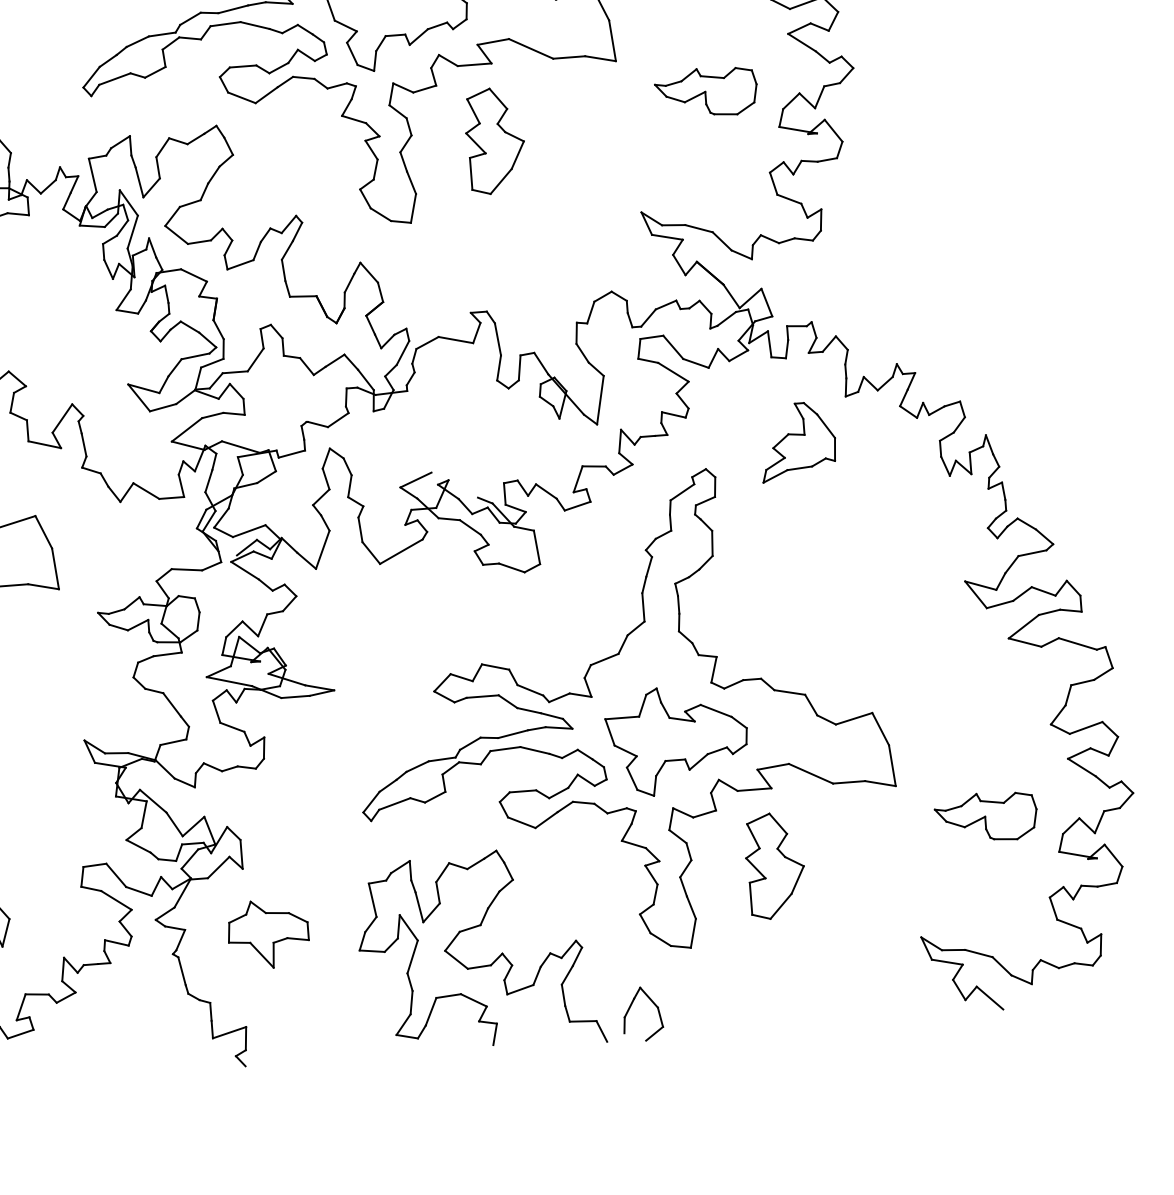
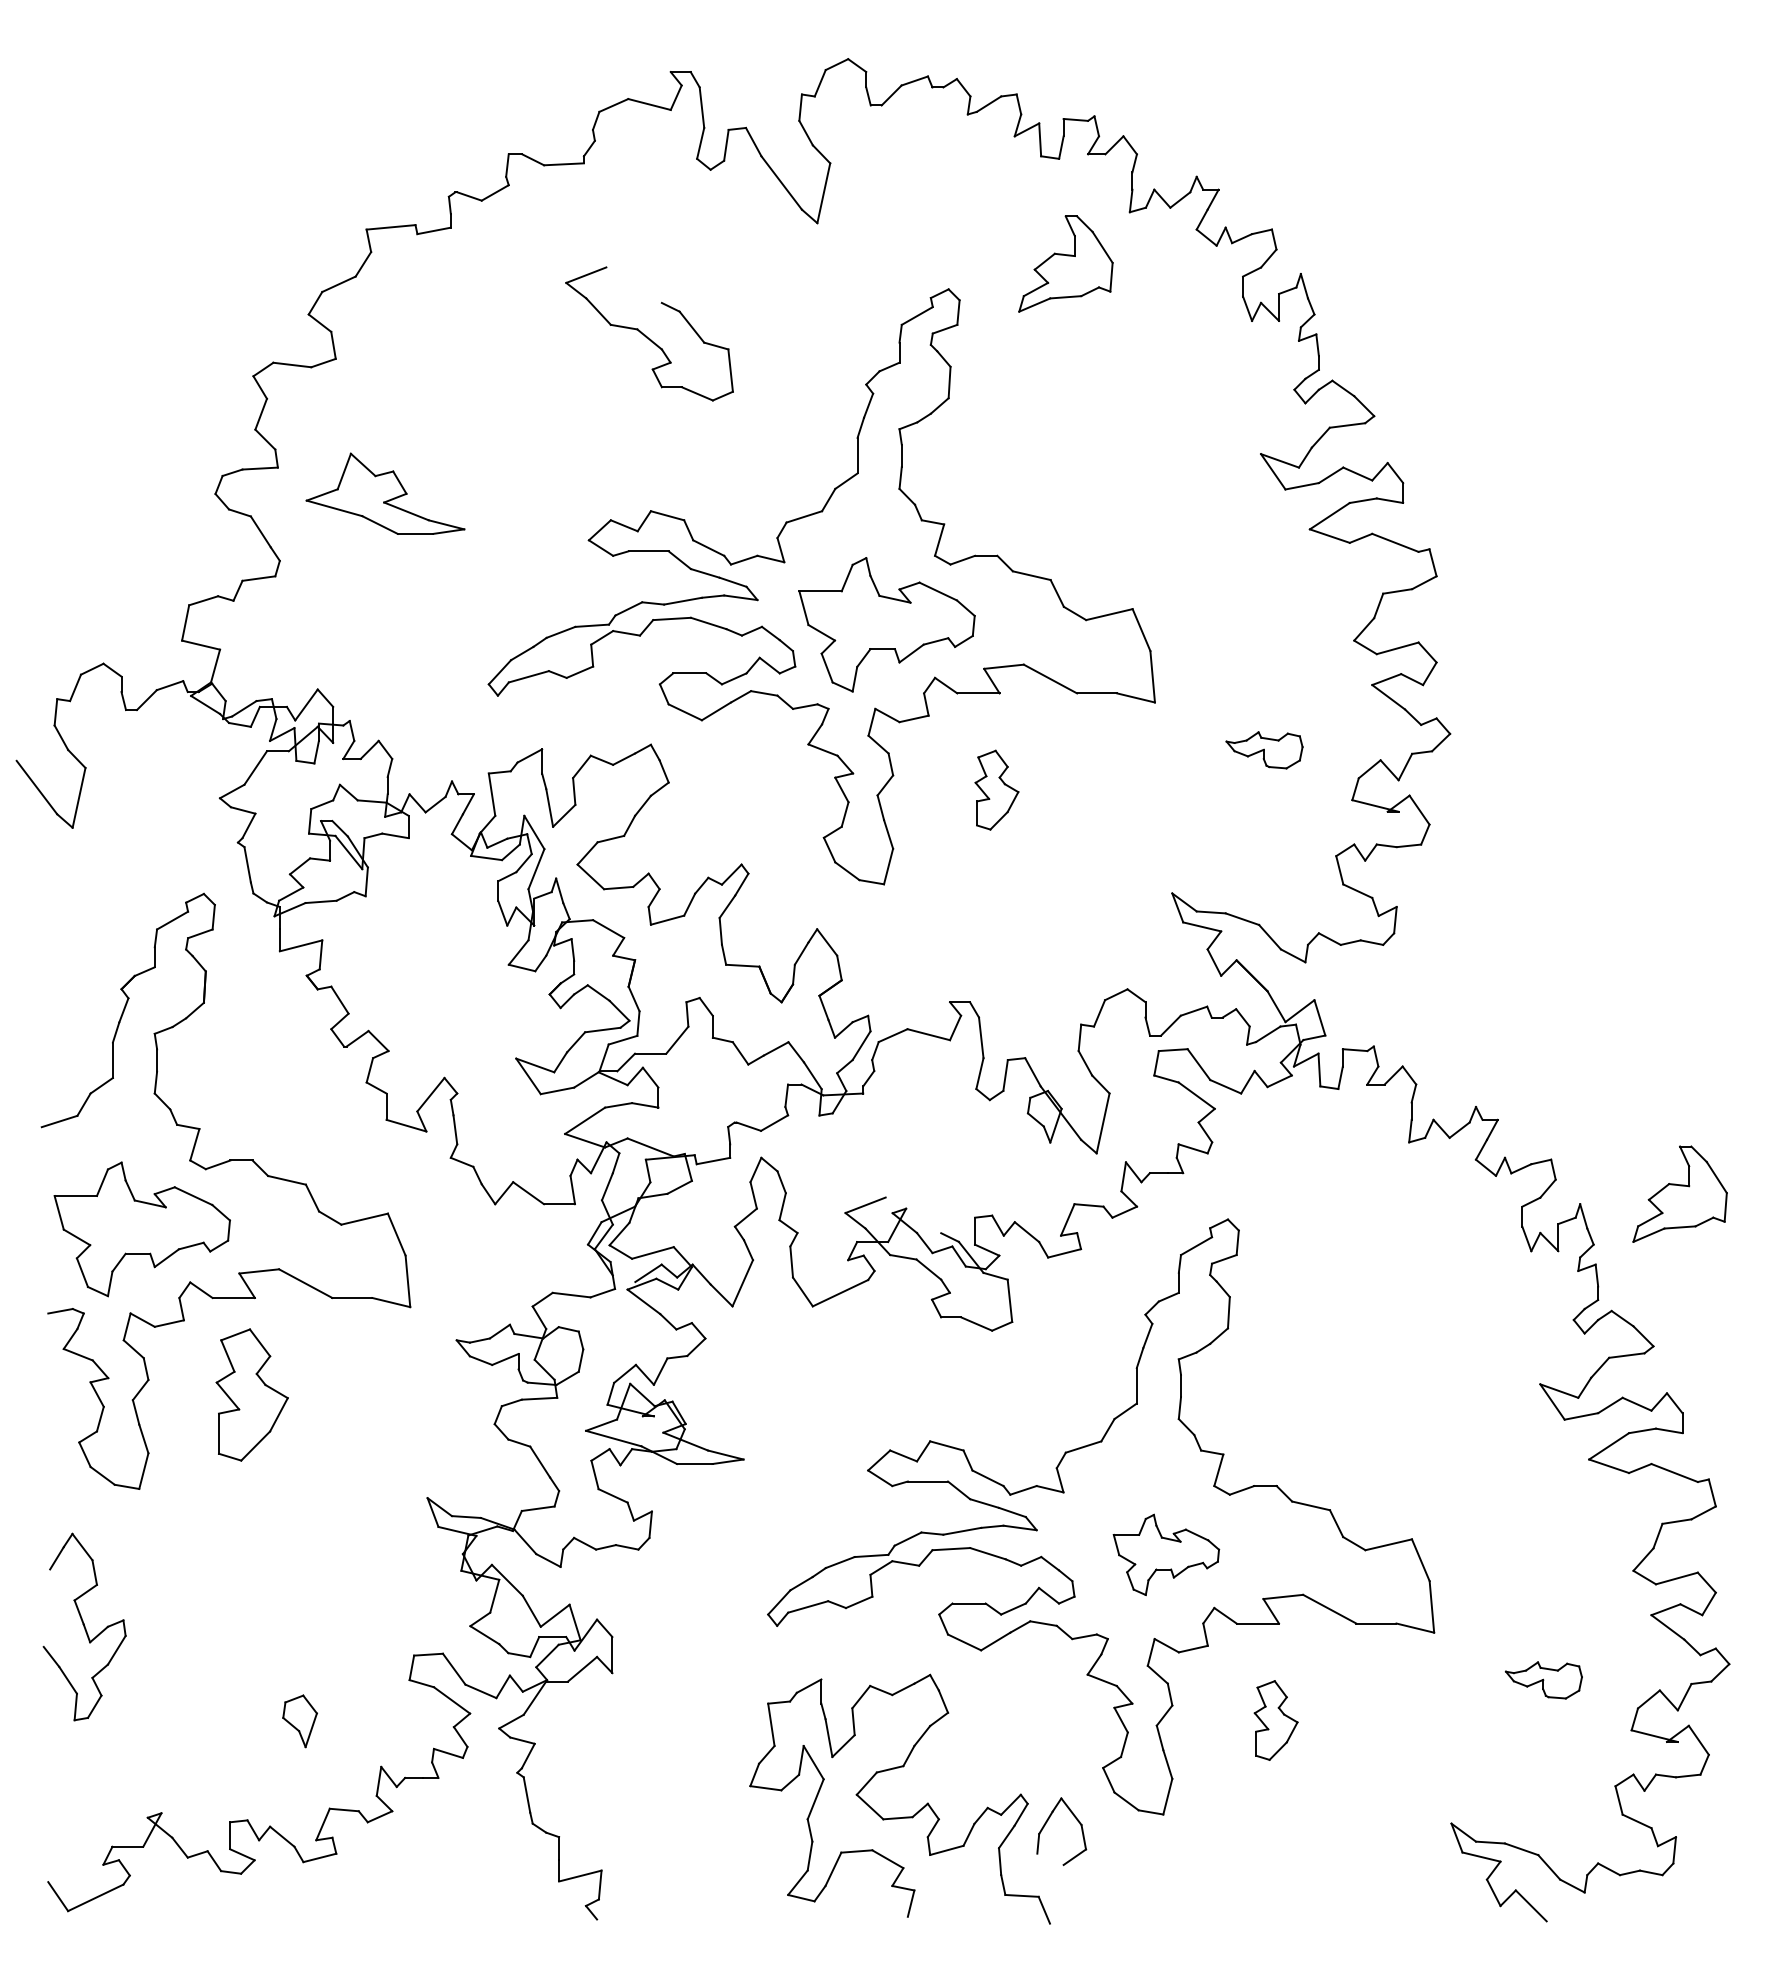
part: (706, 92) -> (1264, 750), size x0.6
part: (494, 140) -> (996, 789), size x0.6
part: (797, 441) -> (1679, 1193), moved
part: (677, 740) -> (1166, 1554), size x0.6
part: (985, 817) -> (1543, 1680), size x0.6
part: (774, 865) -> (1275, 1720), size x0.6
part: (268, 933) -> (638, 1756), removed
part: (630, 1007) -> (1047, 1822), moved

